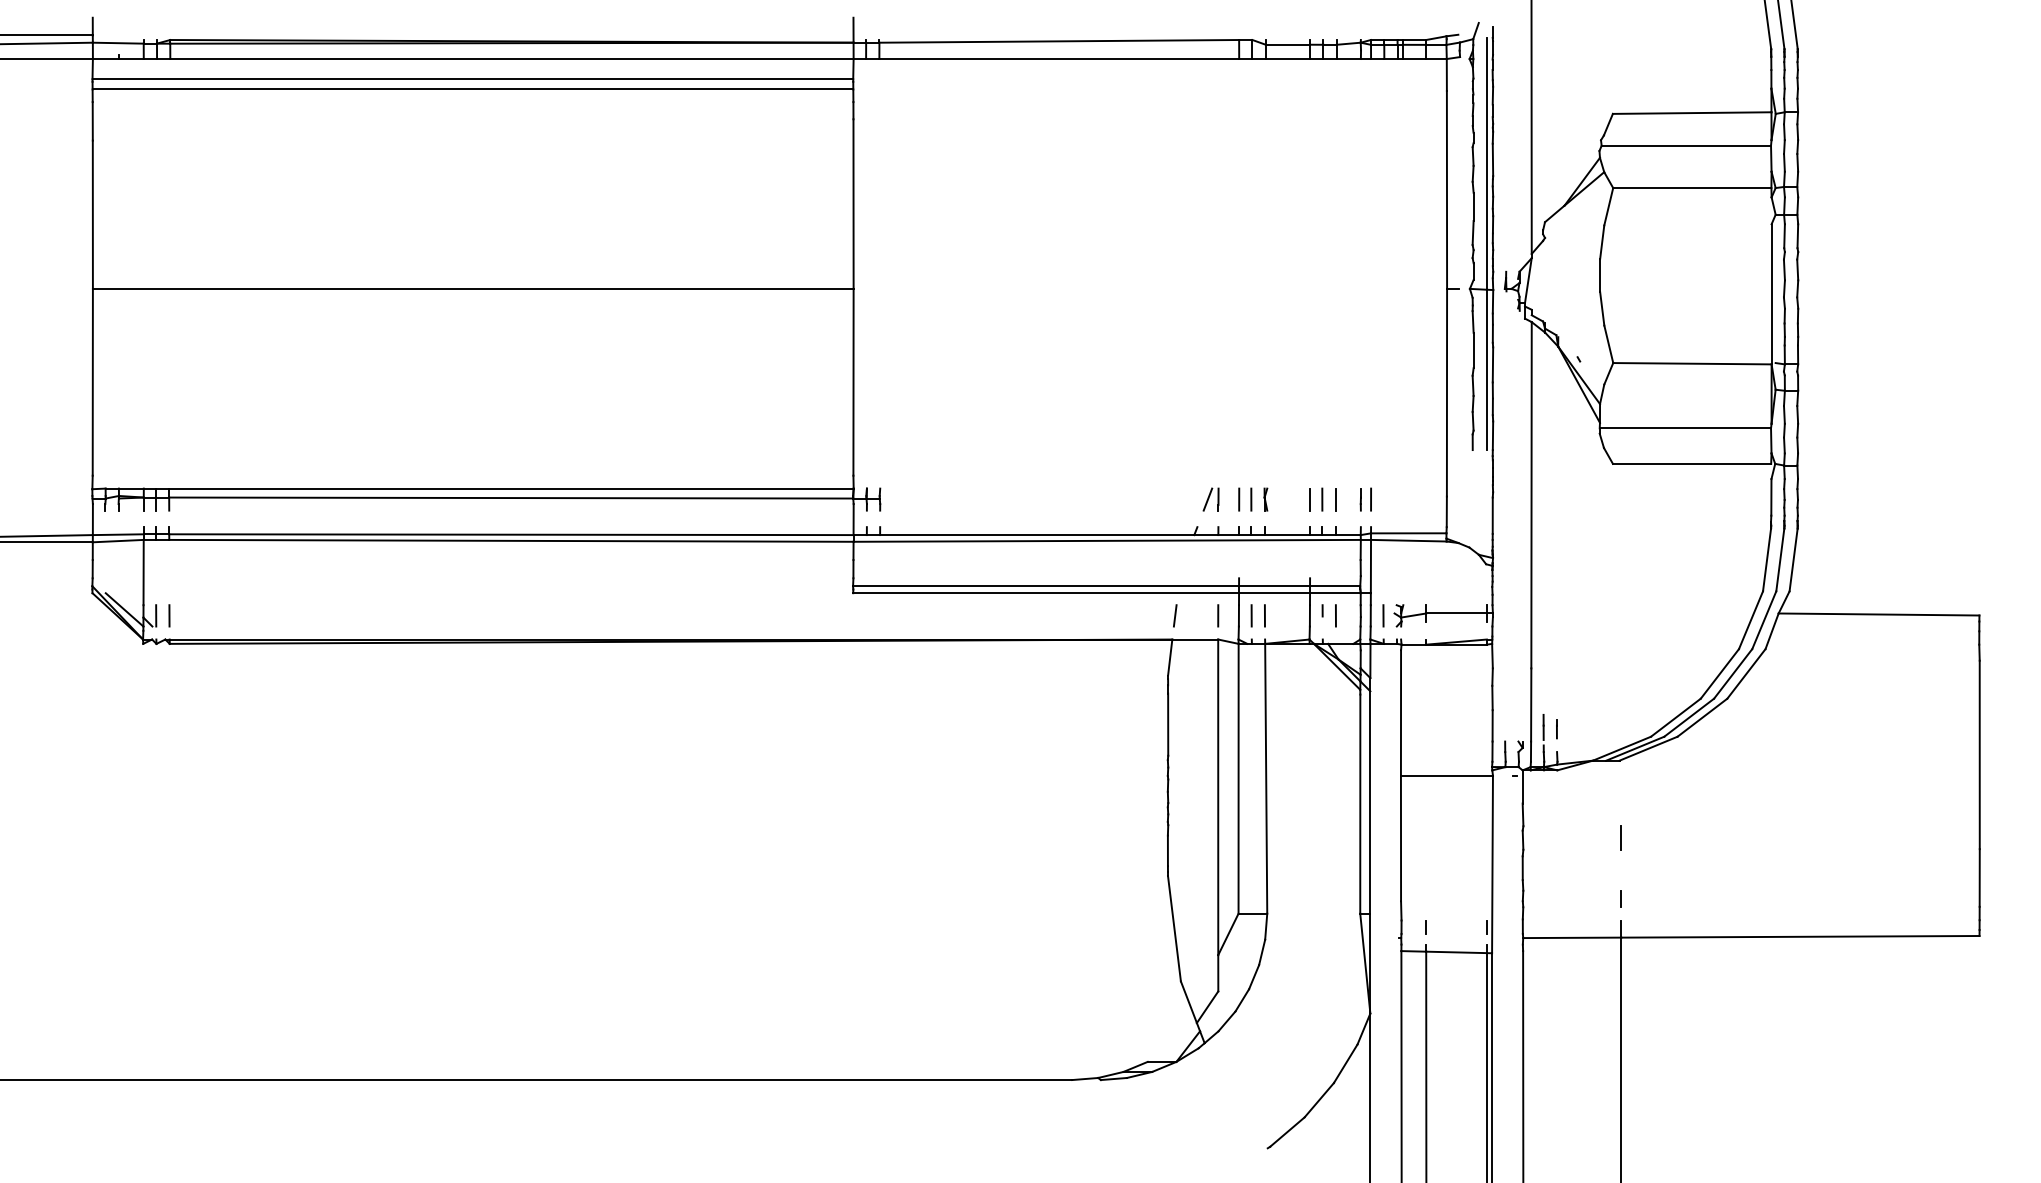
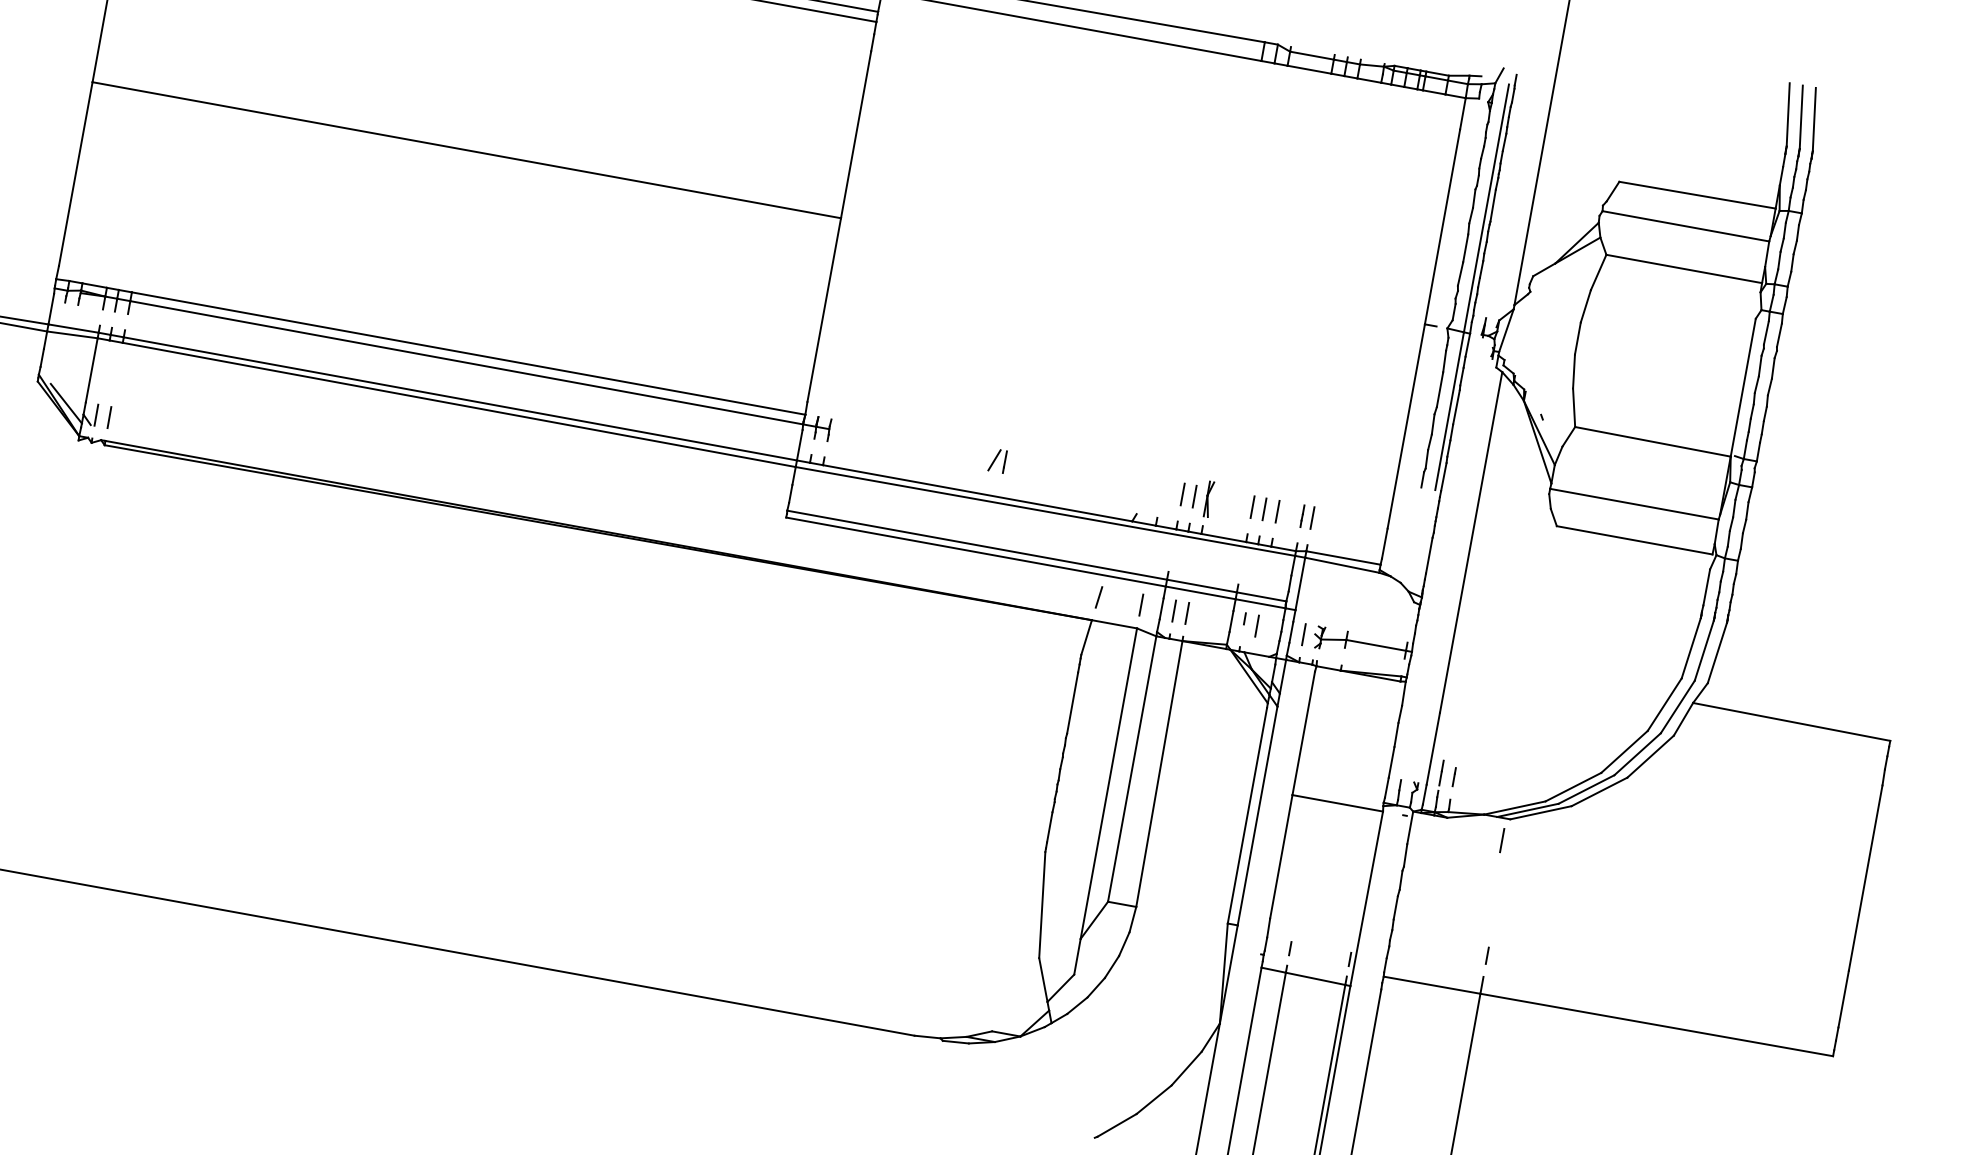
part: (1210, 499) -> (997, 460), moved
part: (1265, 499) -> (1208, 499), size x1.6
line: (1620, 837) -> (1501, 839), moved

